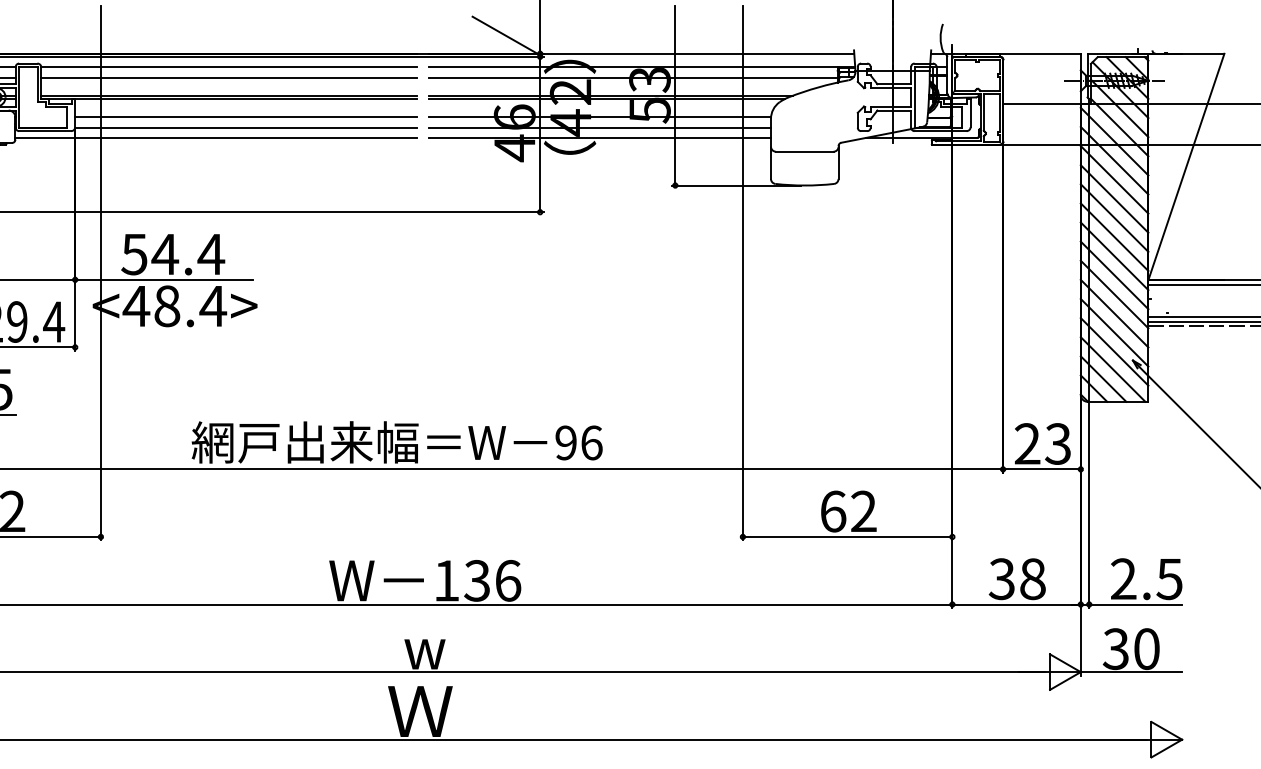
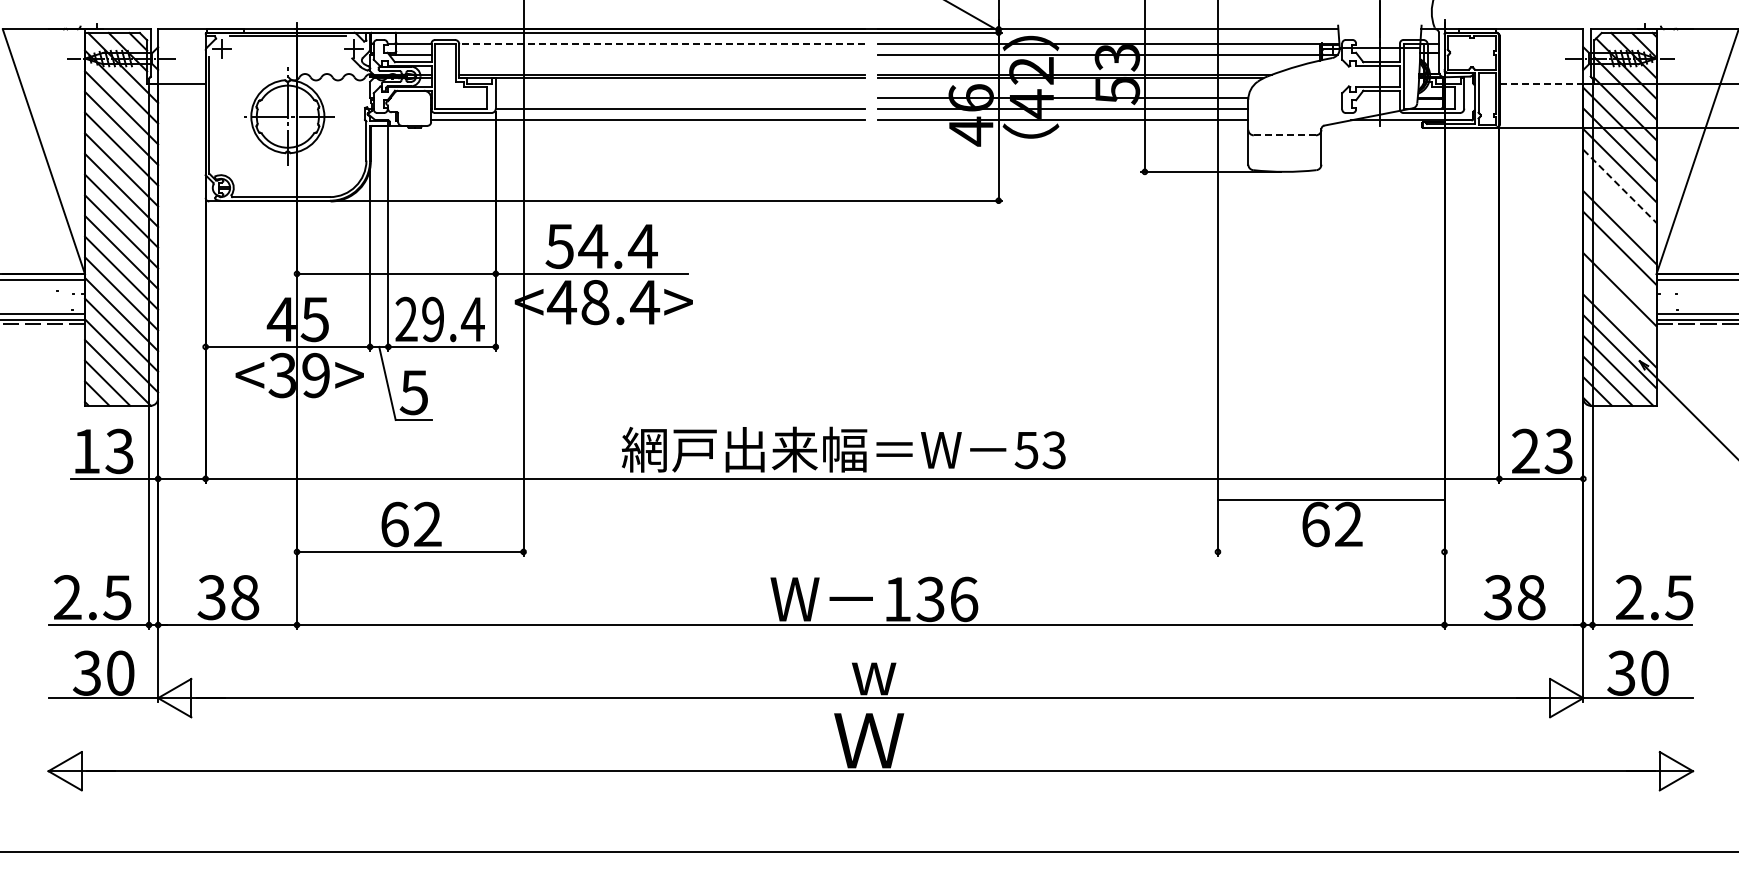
line: (228, 66) -> (661, 43), solid -> dashed
line: (229, 77) -> (662, 55), removed
line: (1042, 104) -> (1542, 84), solid -> dashed
line: (245, 116) -> (680, 97), removed
line: (804, 151) -> (1284, 135), solid -> dashed
line: (1114, 199) -> (1619, 186), solid -> dashed
line: (1114, 217) -> (1619, 206), removed
line: (1114, 274) -> (1619, 268), removed
line: (1114, 312) -> (1619, 309), removed
text: (578, 443) -> (1040, 450), 96 -> 53
line: (846, 536) -> (1330, 499), moved

